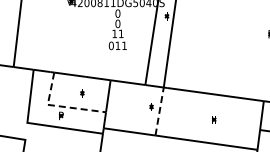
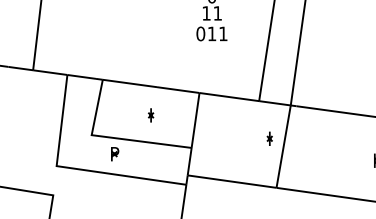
line: (60, 106) -> (113, 138), dashed -> solid
line: (159, 111) -> (283, 146), dashed -> solid

